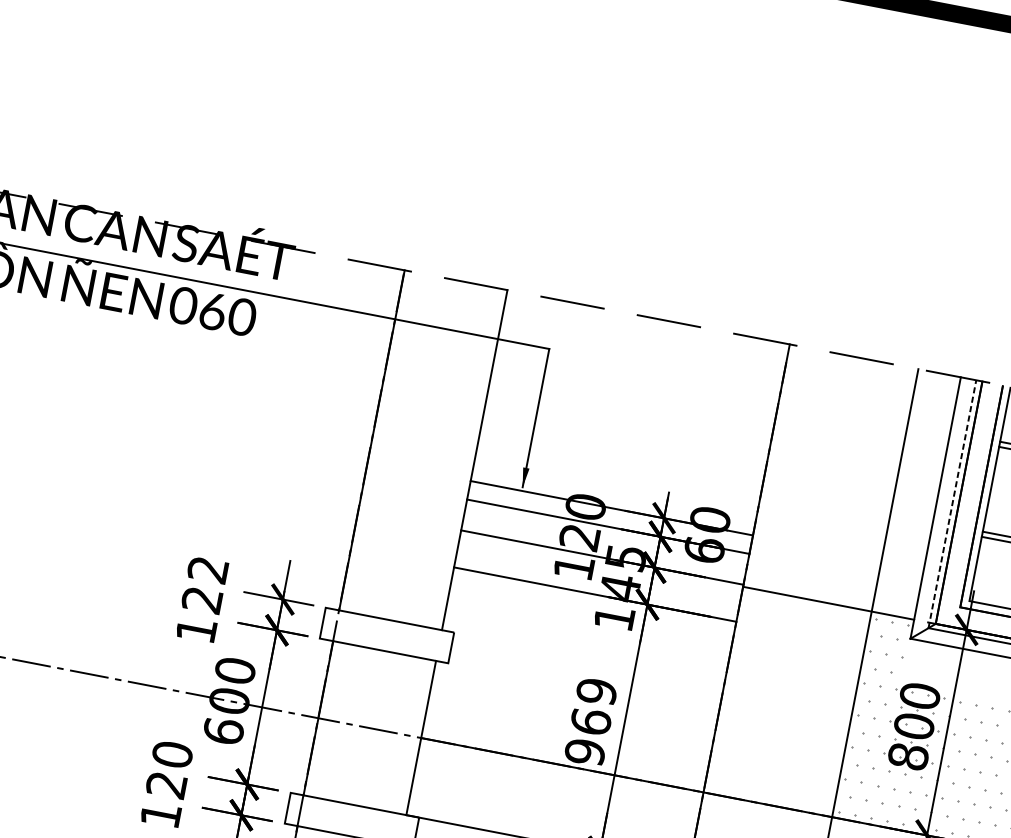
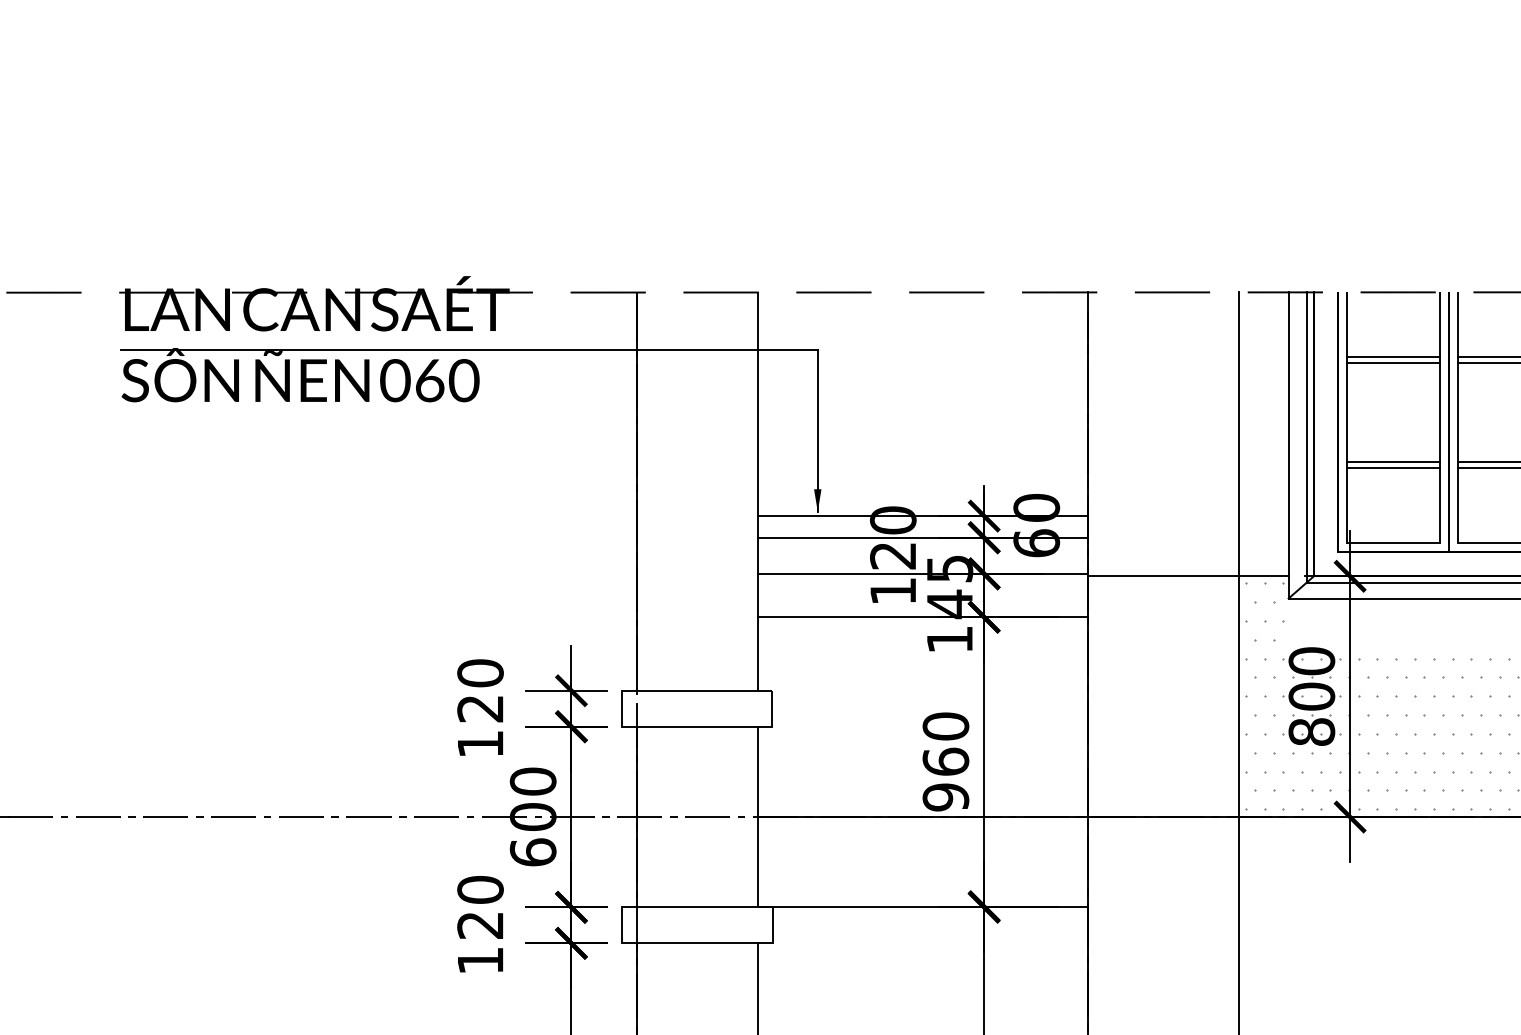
line: (952, 504) -> (1306, 437), dashed -> solid
text: (208, 569) -> (480, 673), 122 -> 120
text: (596, 691) -> (945, 726), 969 -> 960

